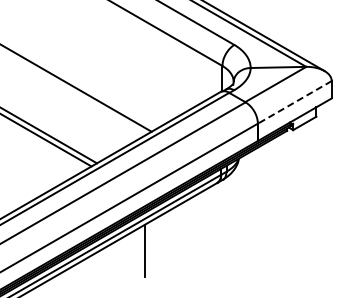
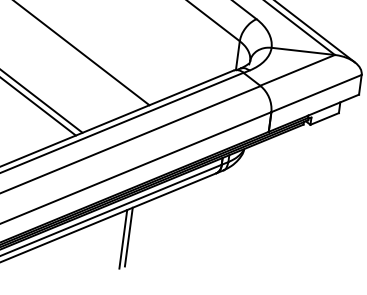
line: (294, 102) -> (316, 93), dashed -> solid
line: (149, 248) -> (129, 237), added

